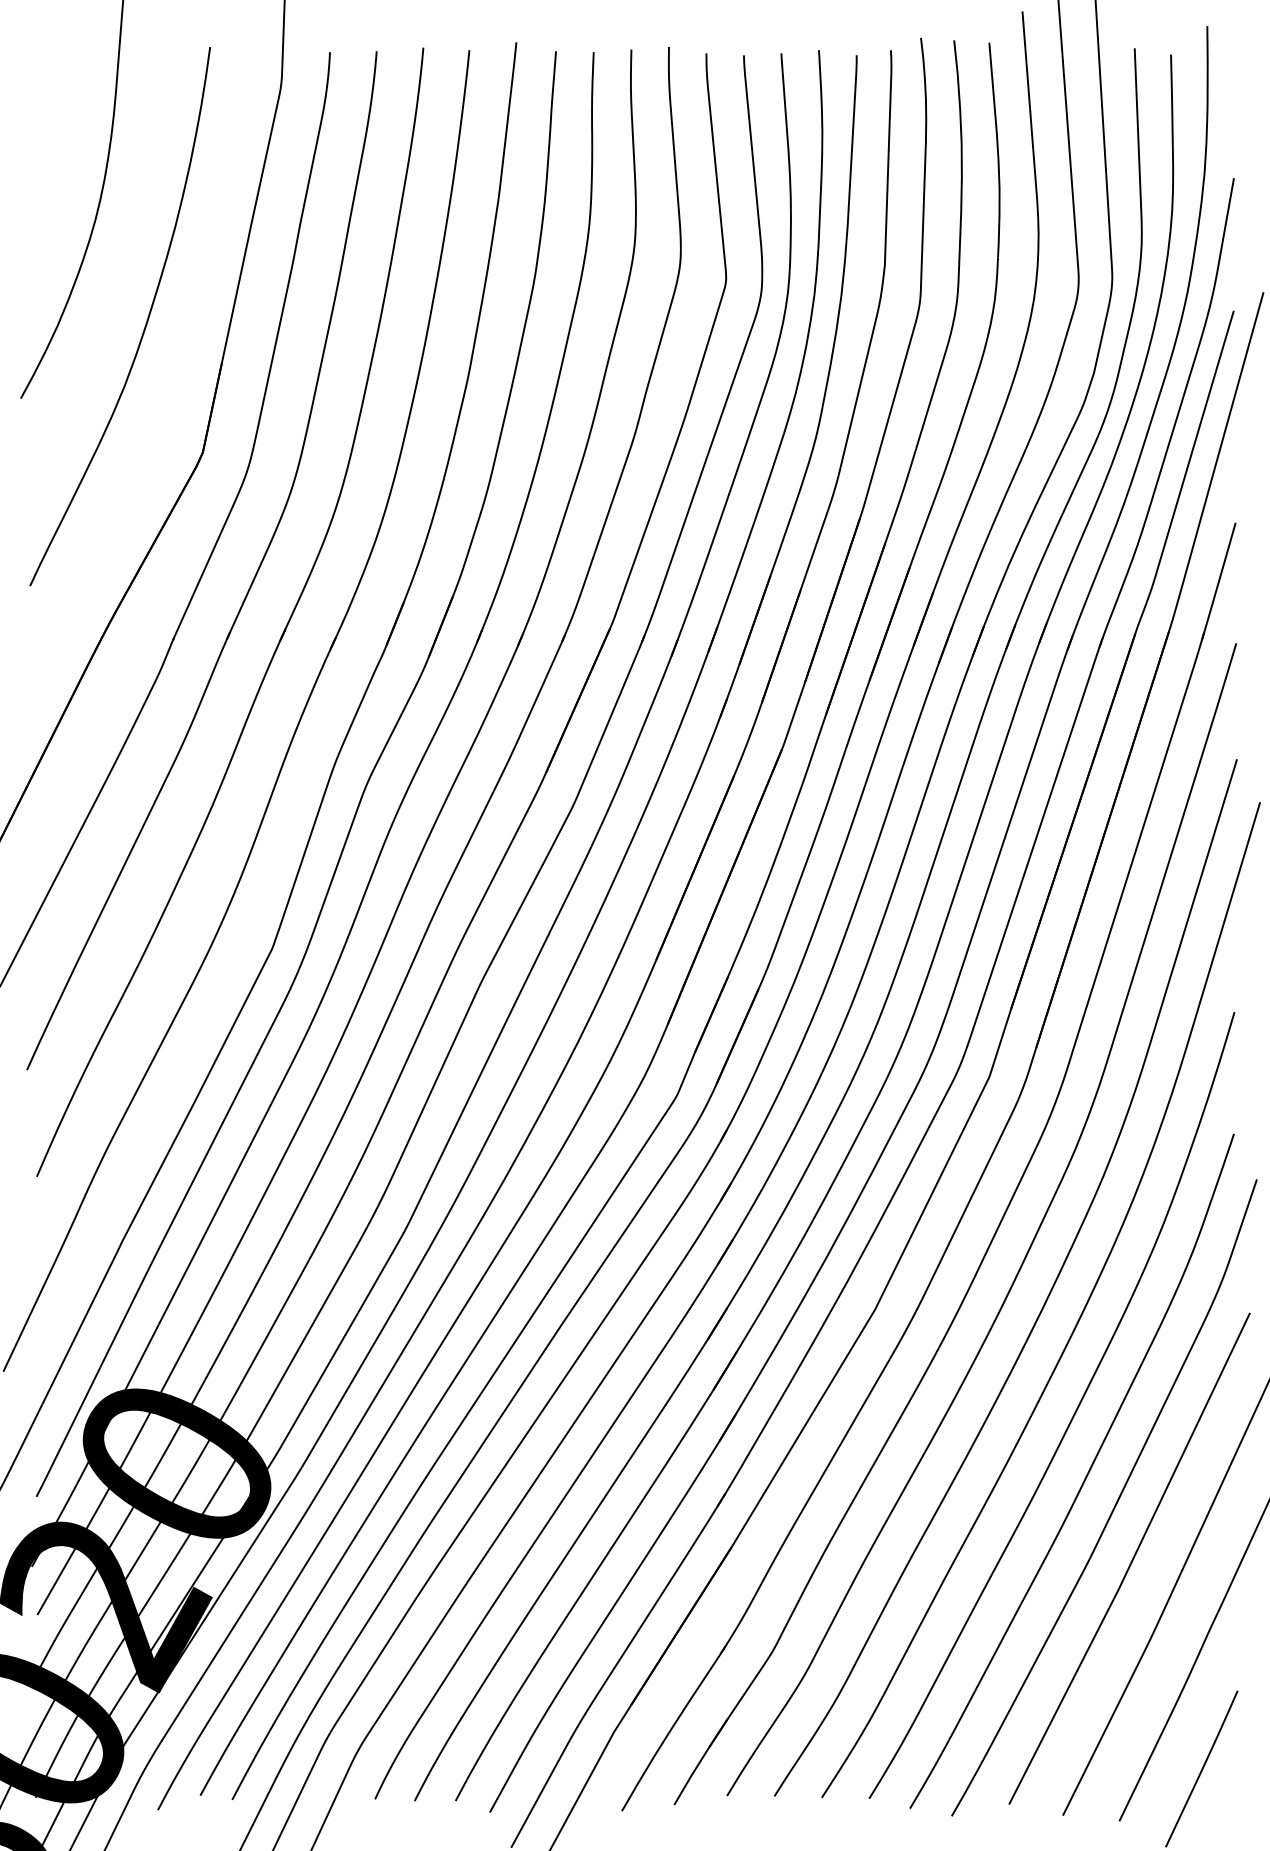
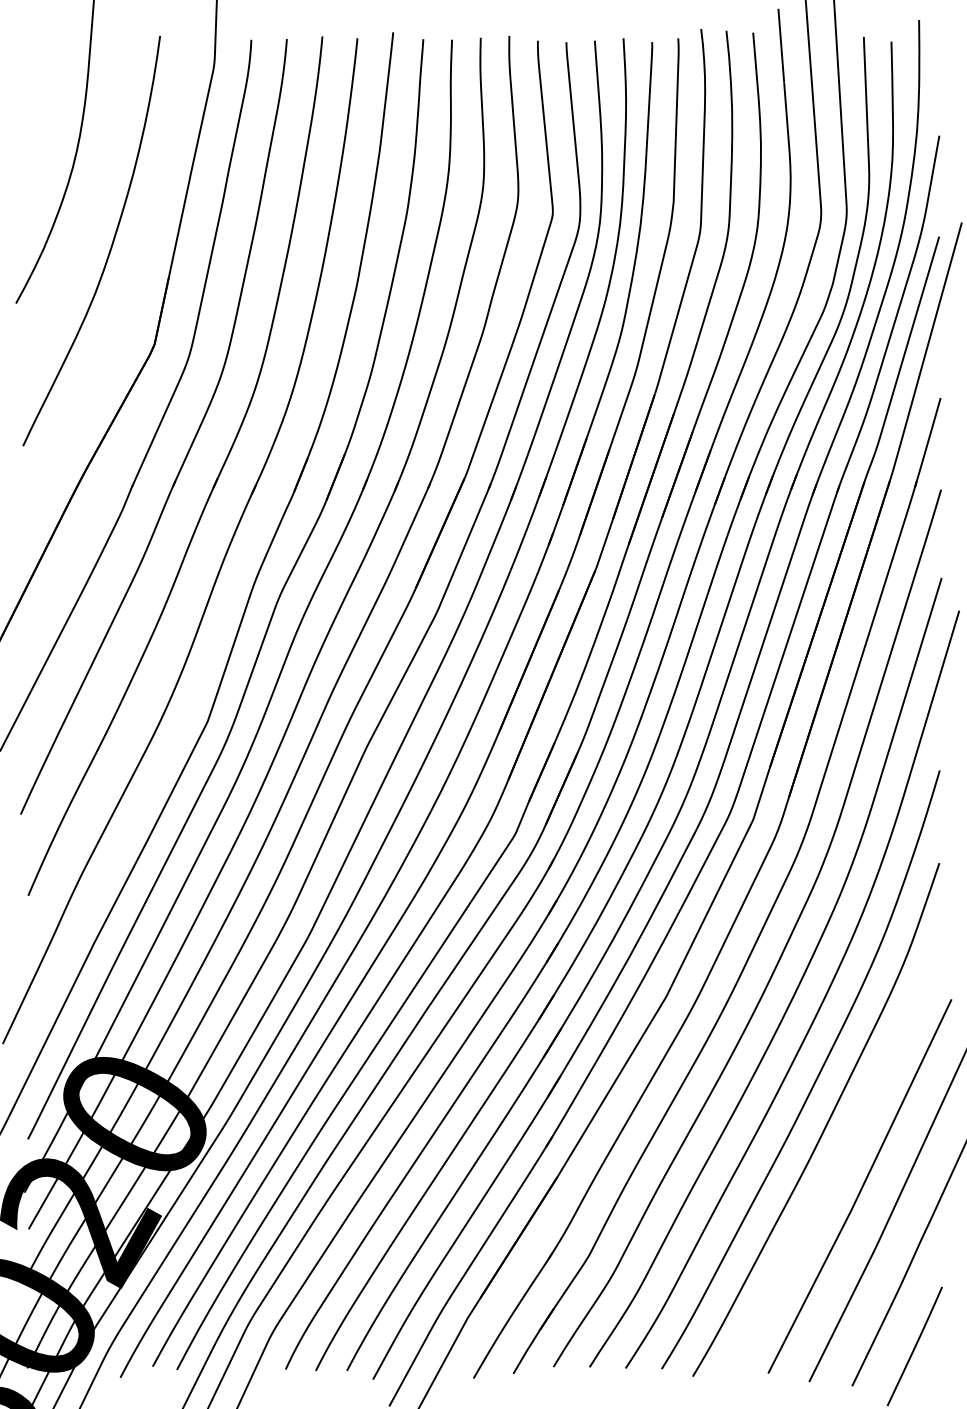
curve: (1115, 1503) -> (849, 1144), removed

